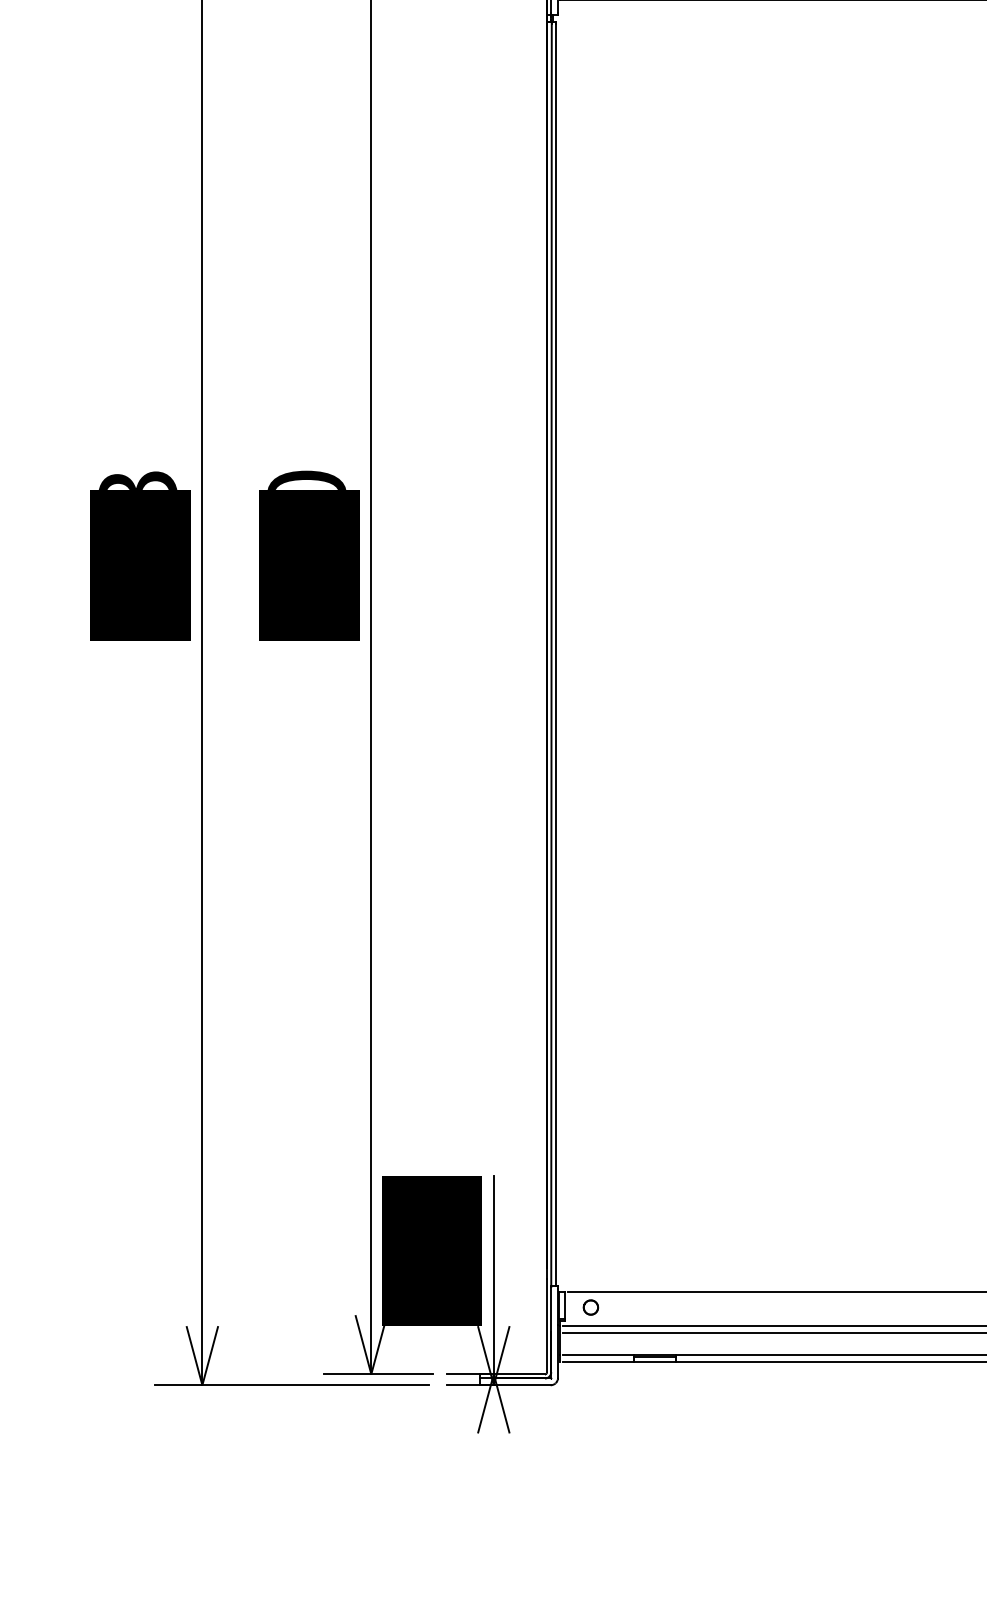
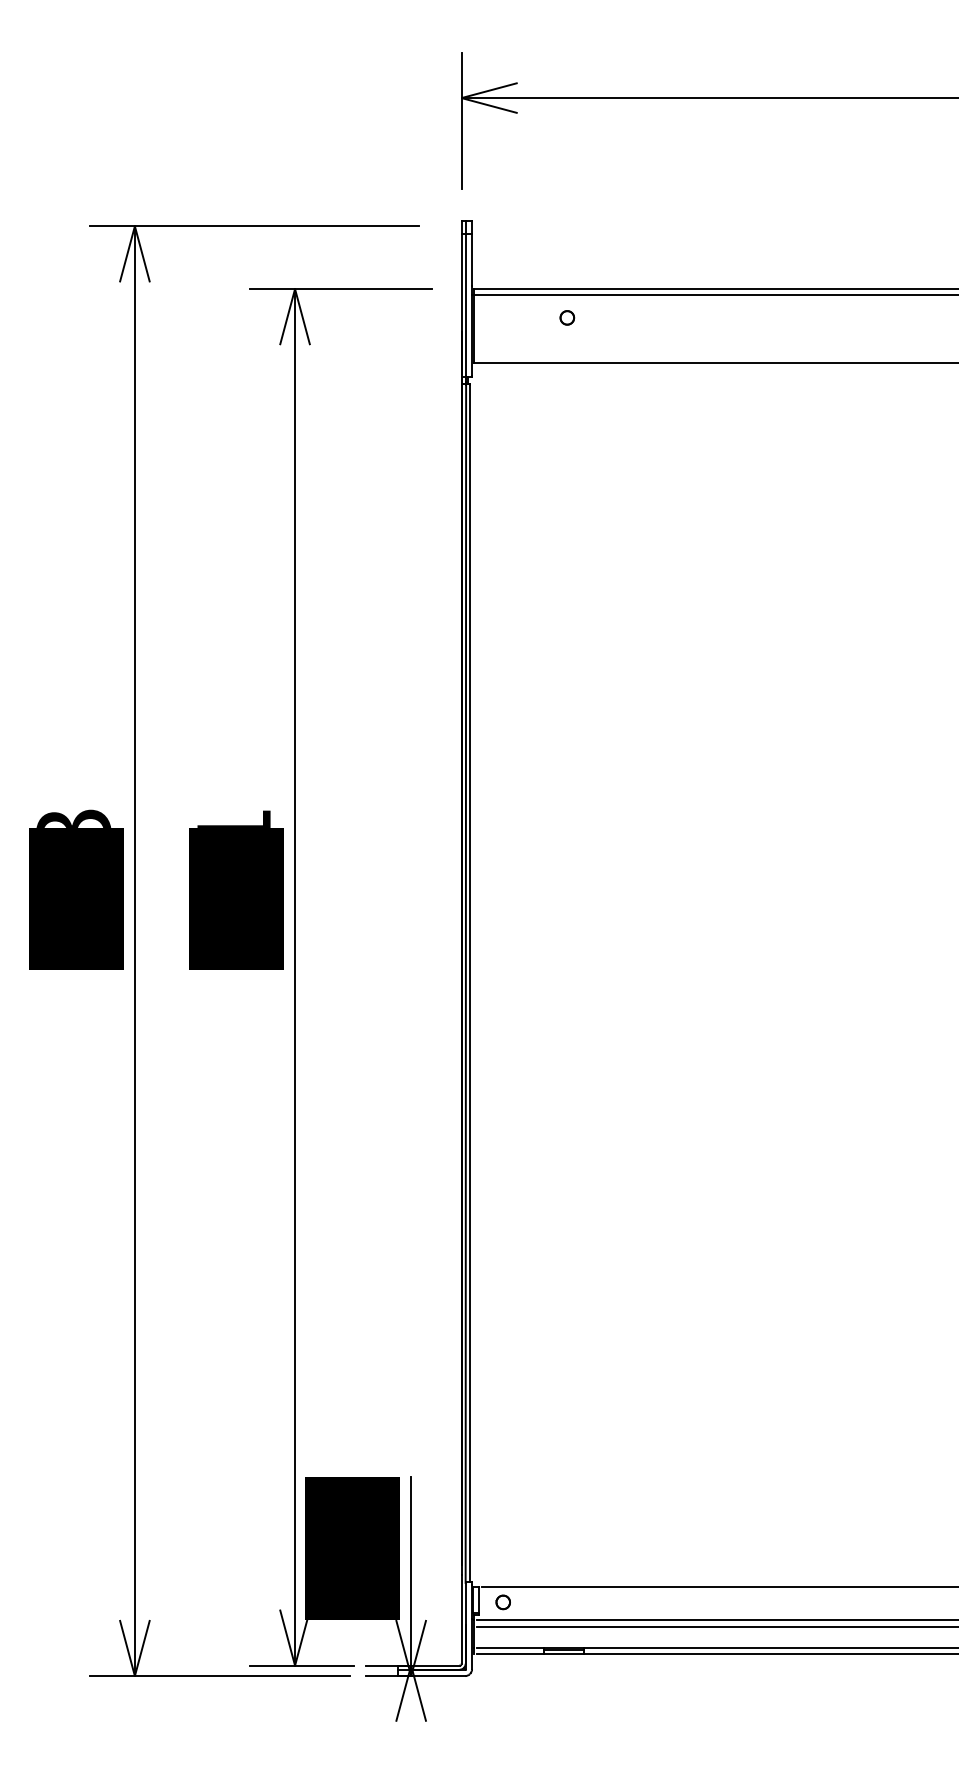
text: (306, 480) -> (233, 818), 430 -> 321

